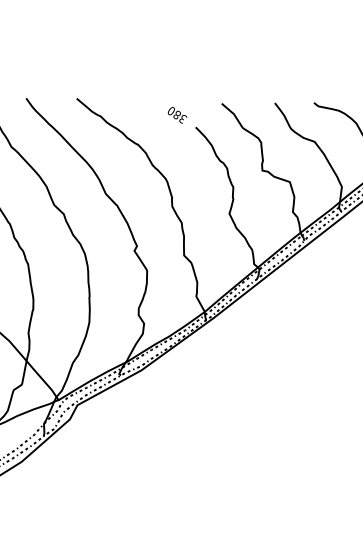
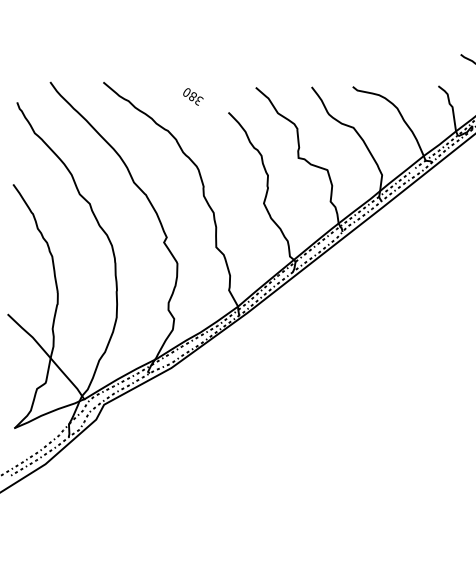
text: (177, 114) -> (193, 96), moved

